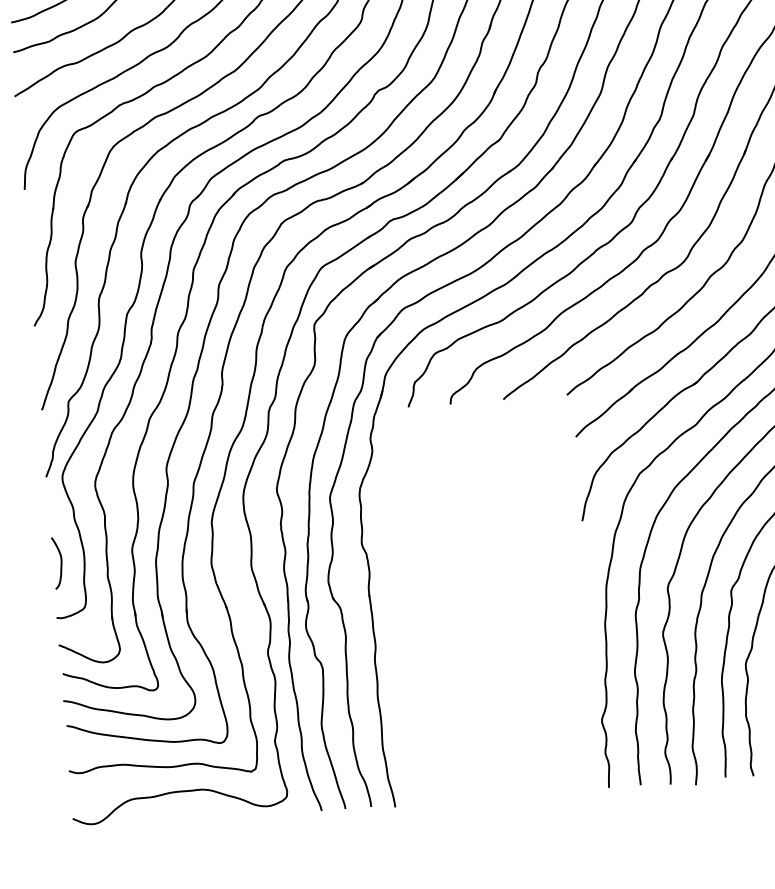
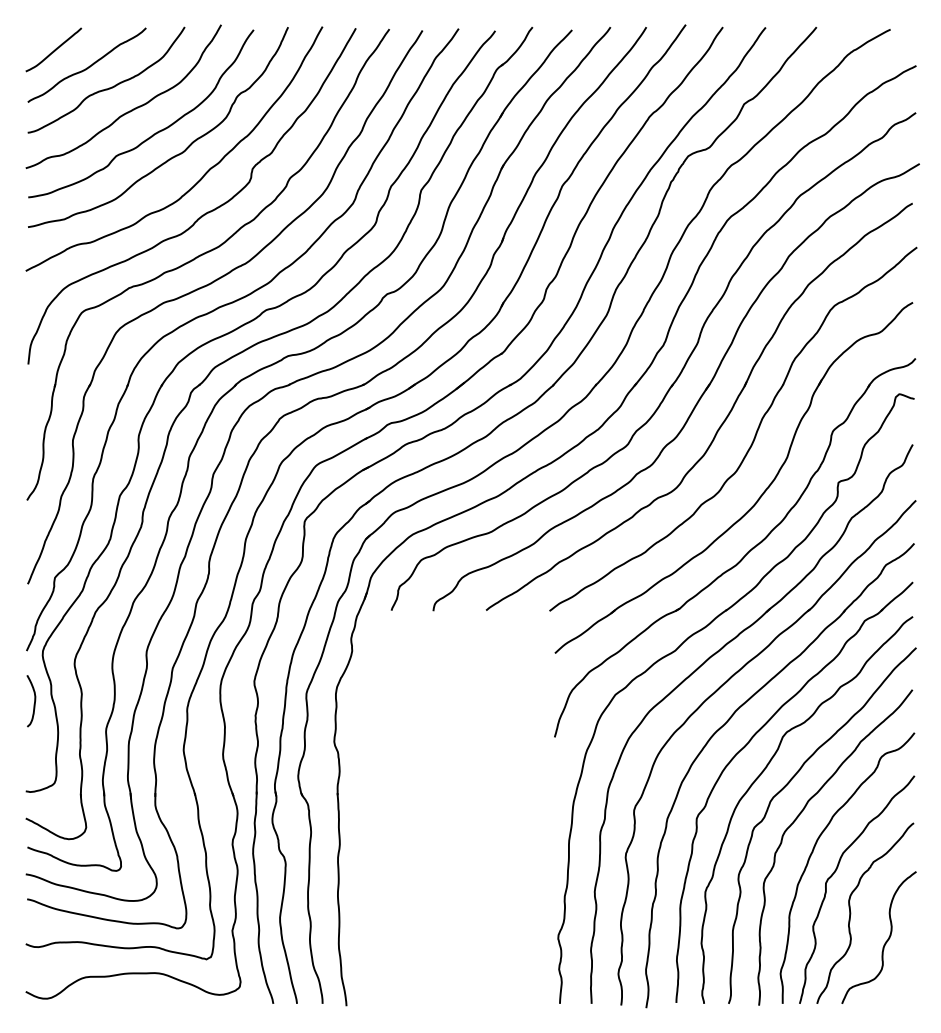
curve: (60, 563) -> (34, 701), moved

